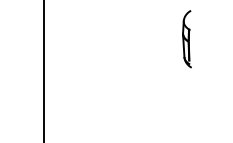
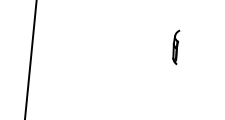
part: (186, 39) -> (175, 47), size x0.6

